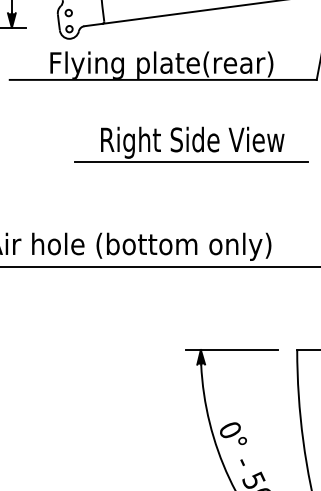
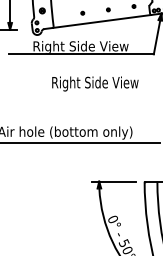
text: (161, 63) -> (80, 46), Flying plate(rear) -> Right Side View
line: (190, 160) -> (94, 92), removed

